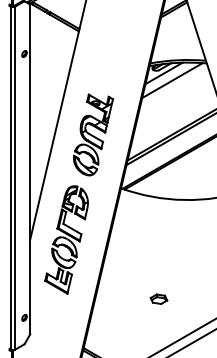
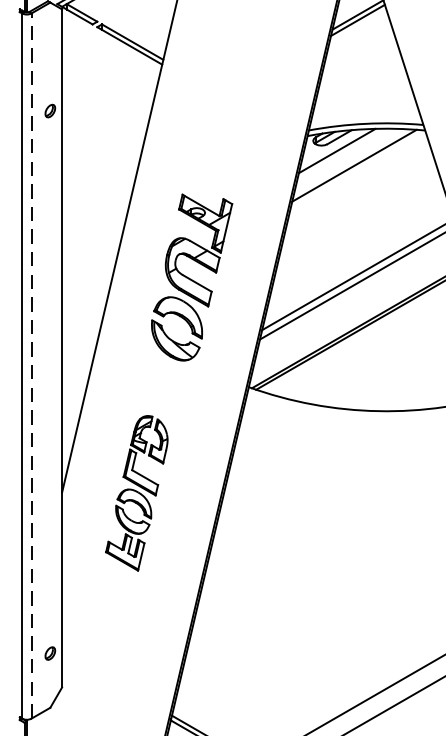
line: (15, 178) -> (31, 366), solid -> dashed
part: (66, 239) -> (136, 492), size x0.7
part: (158, 298) -> (325, 613), removed

